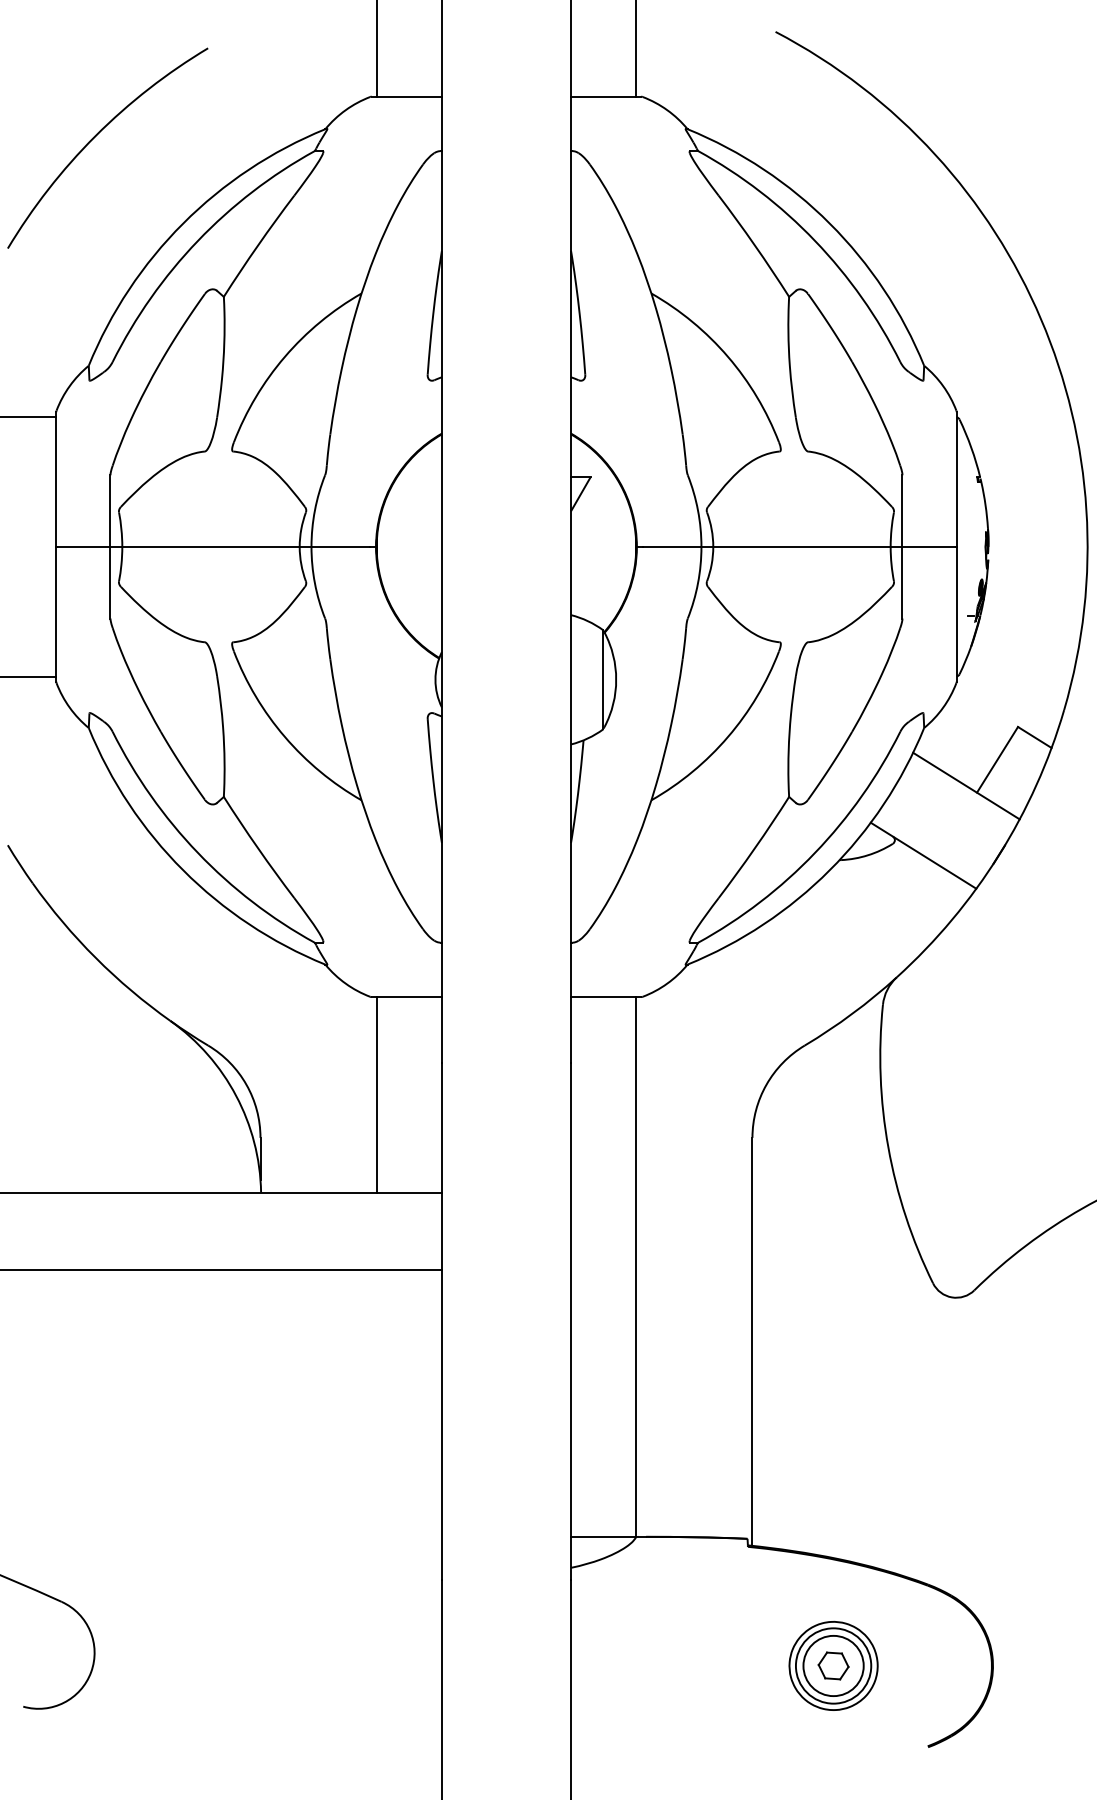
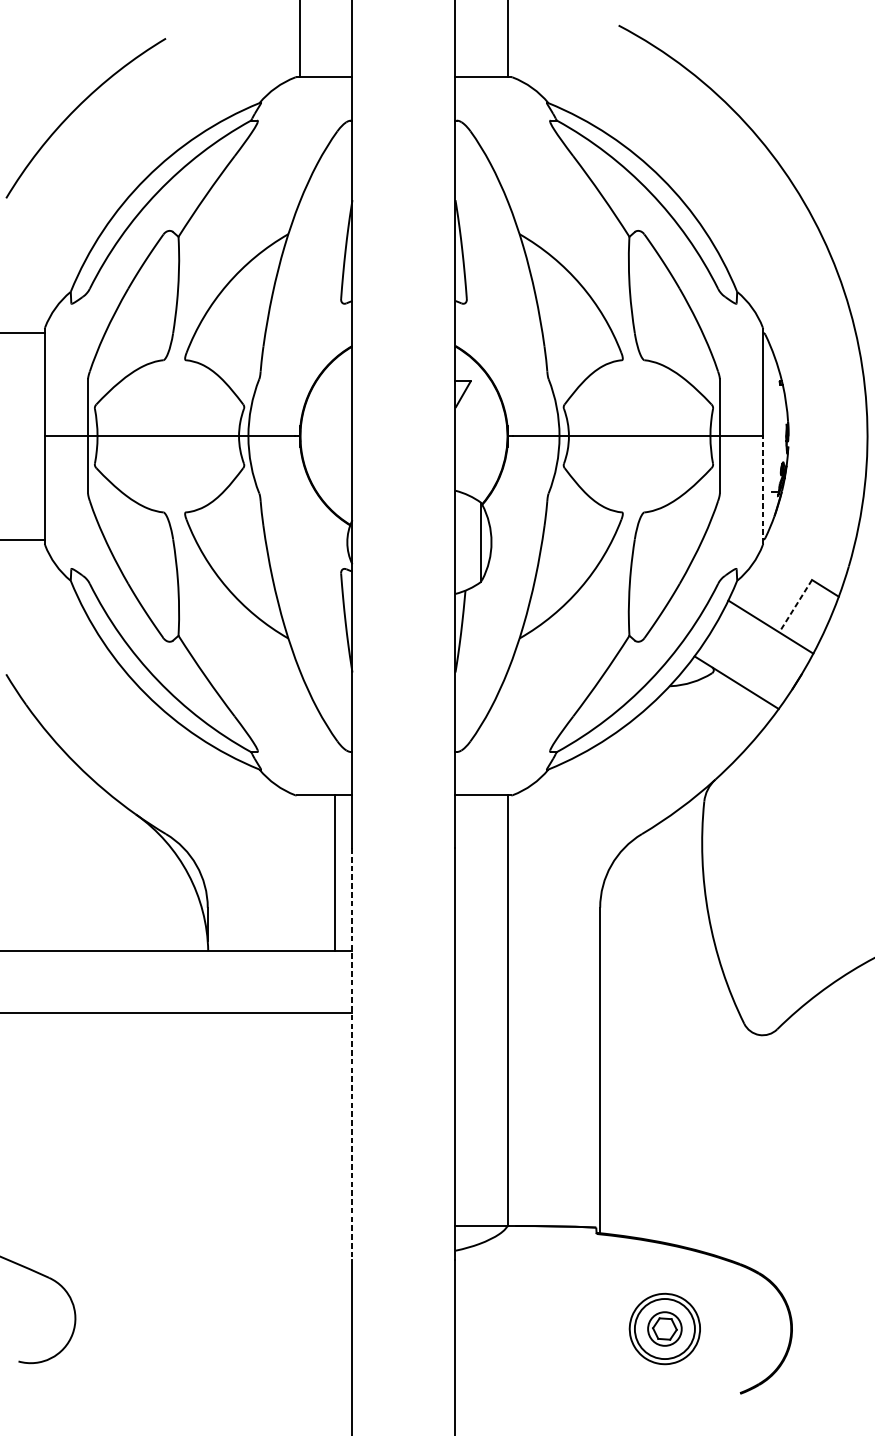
line: (956, 613) -> (762, 489), solid -> dashed
line: (997, 759) -> (795, 605), solid -> dashed
line: (376, 1094) -> (334, 873), moved
line: (441, 1322) -> (352, 1055), solid -> dashed
circle: (833, 1665) -> (664, 1328), size x0.7

